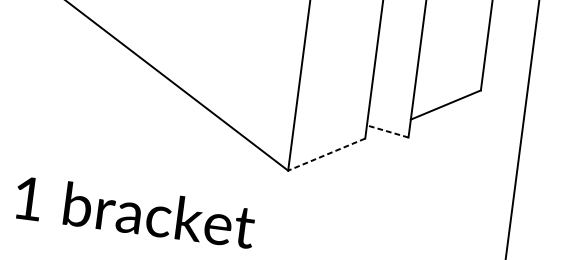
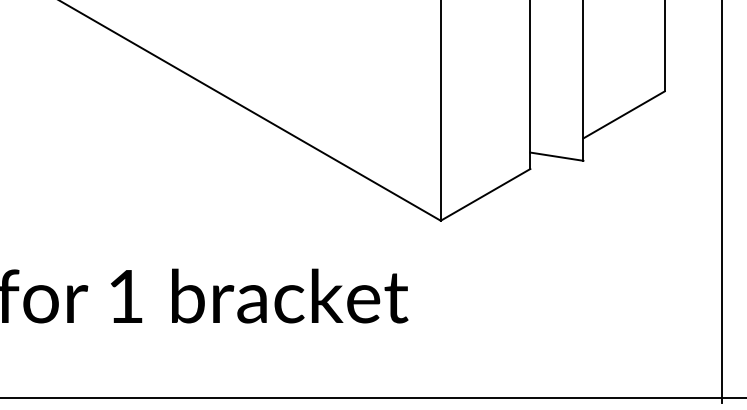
line: (387, 131) -> (556, 156), dashed -> solid
line: (326, 154) -> (485, 194), dashed -> solid

